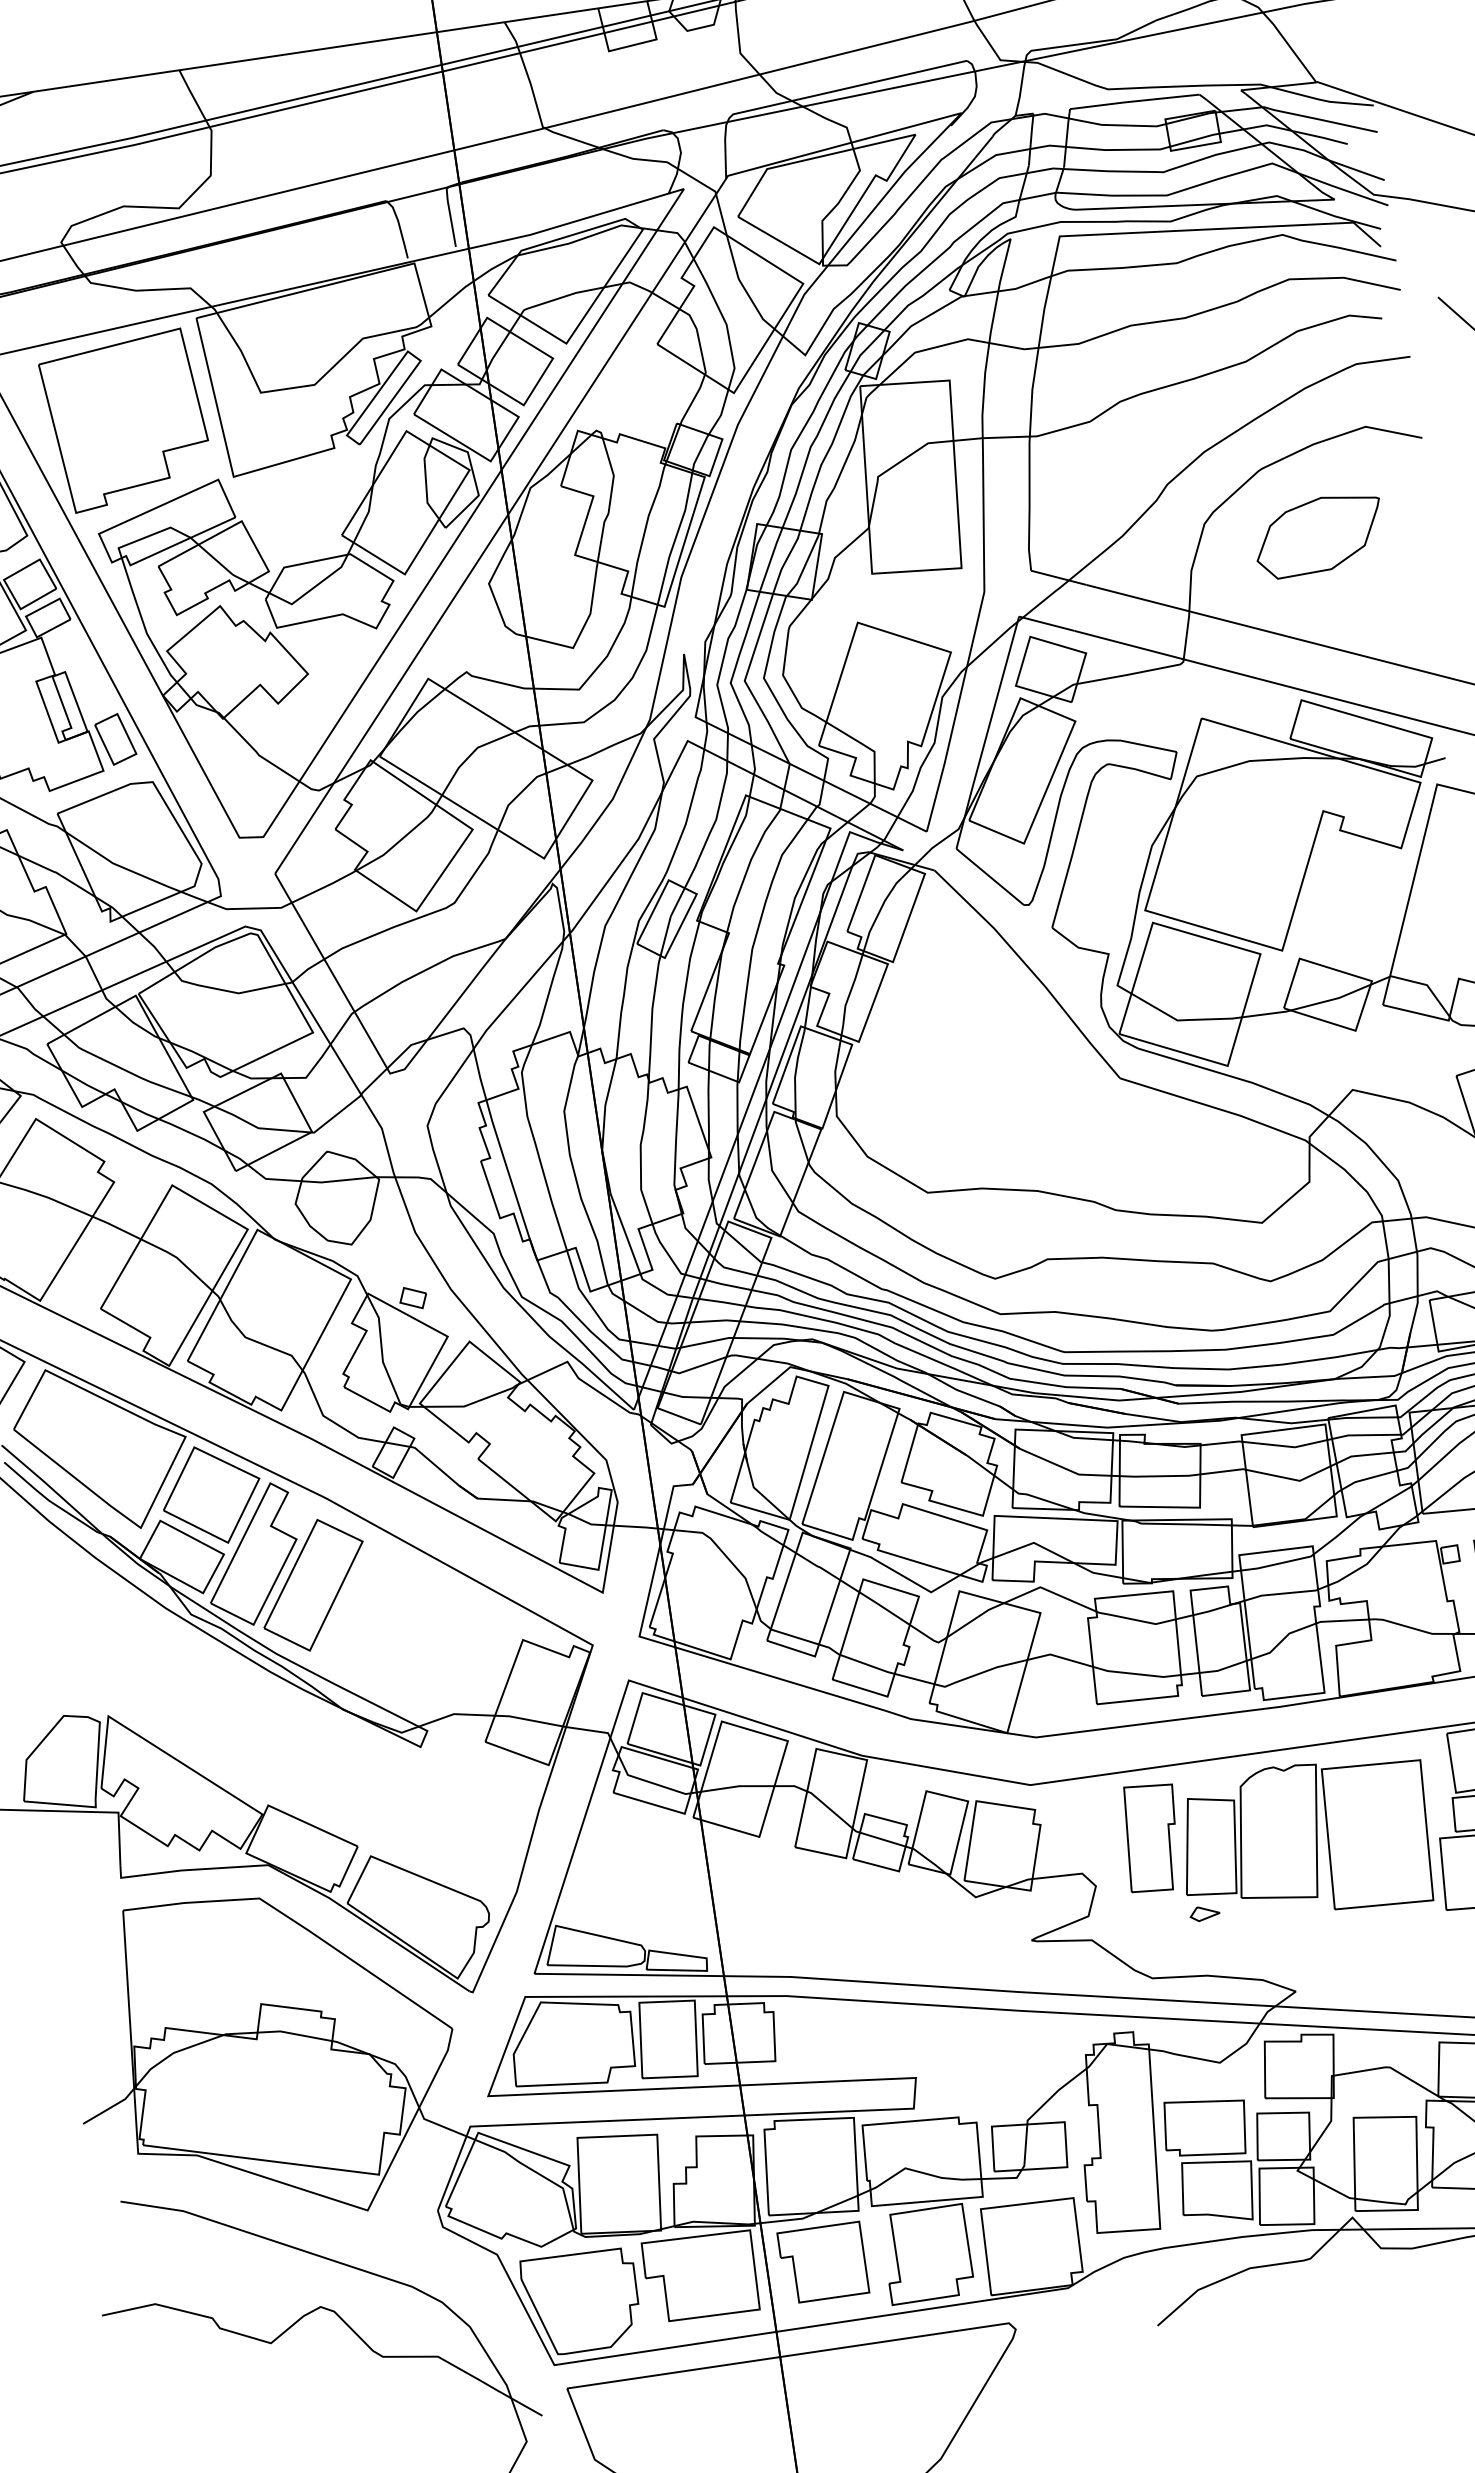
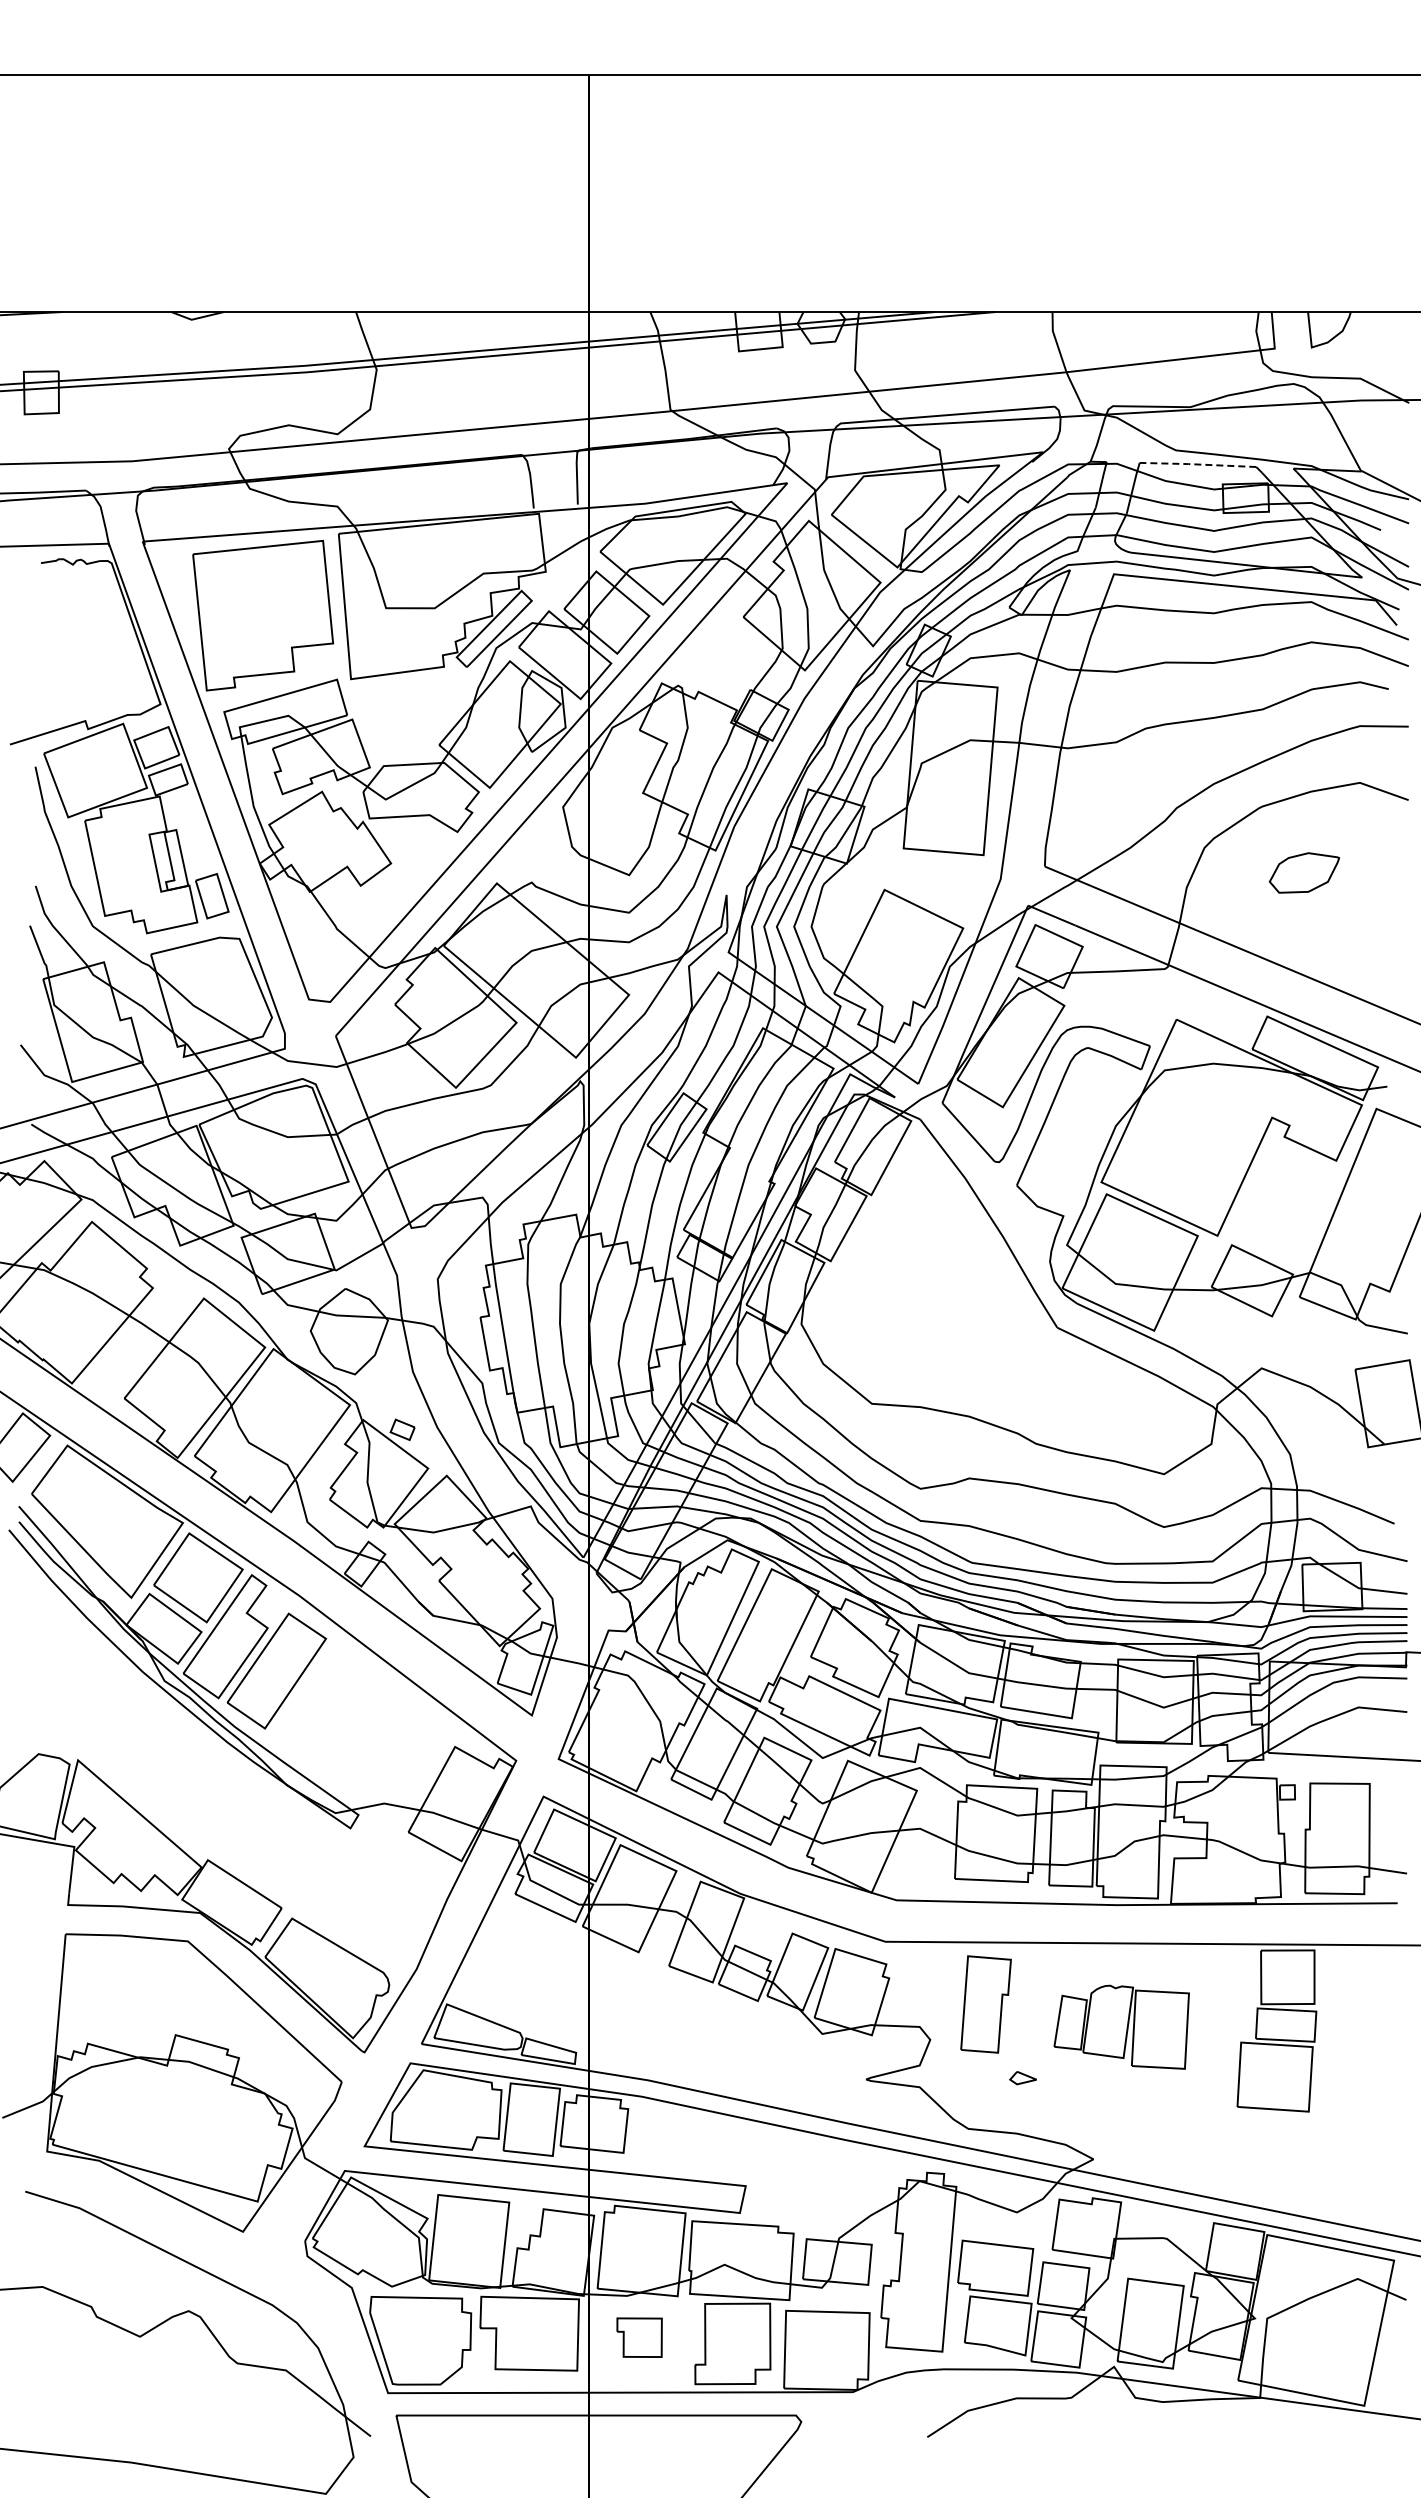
line: (1134, 101) -> (1197, 464), solid -> dashed
part: (1319, 534) -> (1304, 872), size x0.6
part: (1305, 1841) -> (1121, 2027), size x0.6
part: (823, 2262) -> (639, 2337), size x0.6

